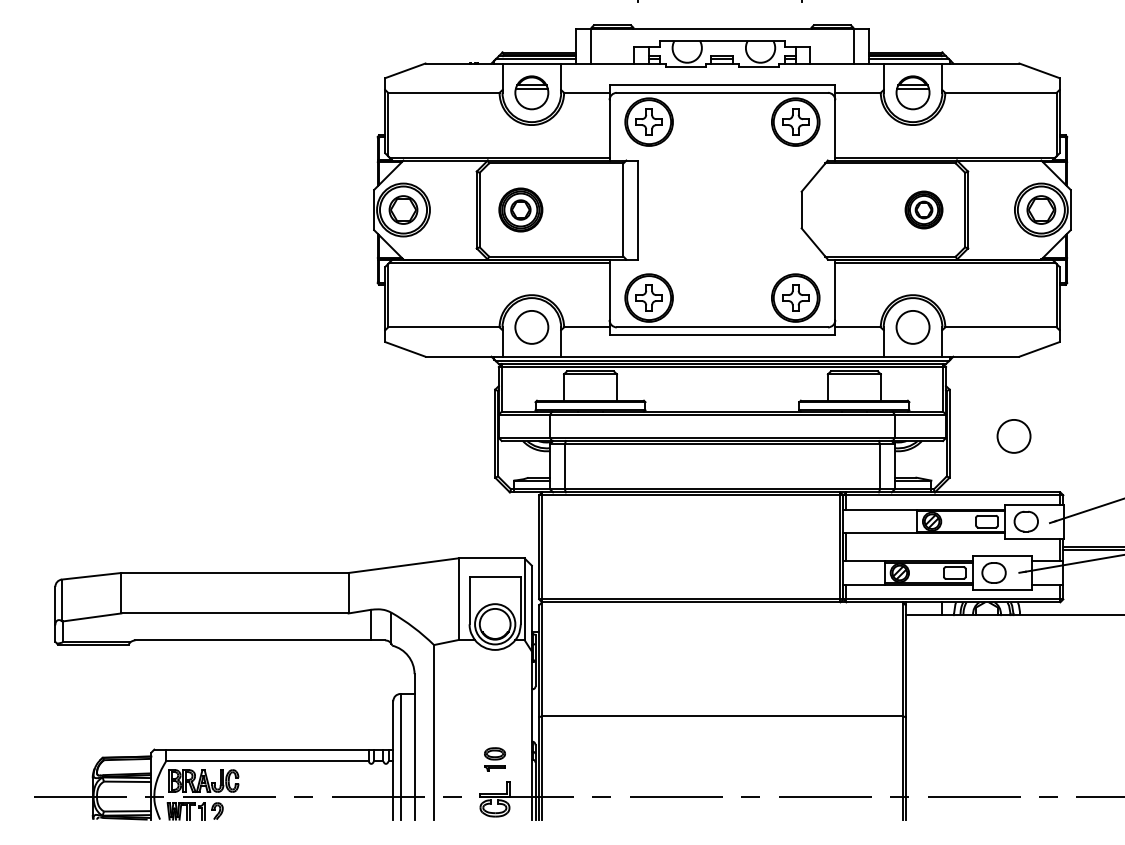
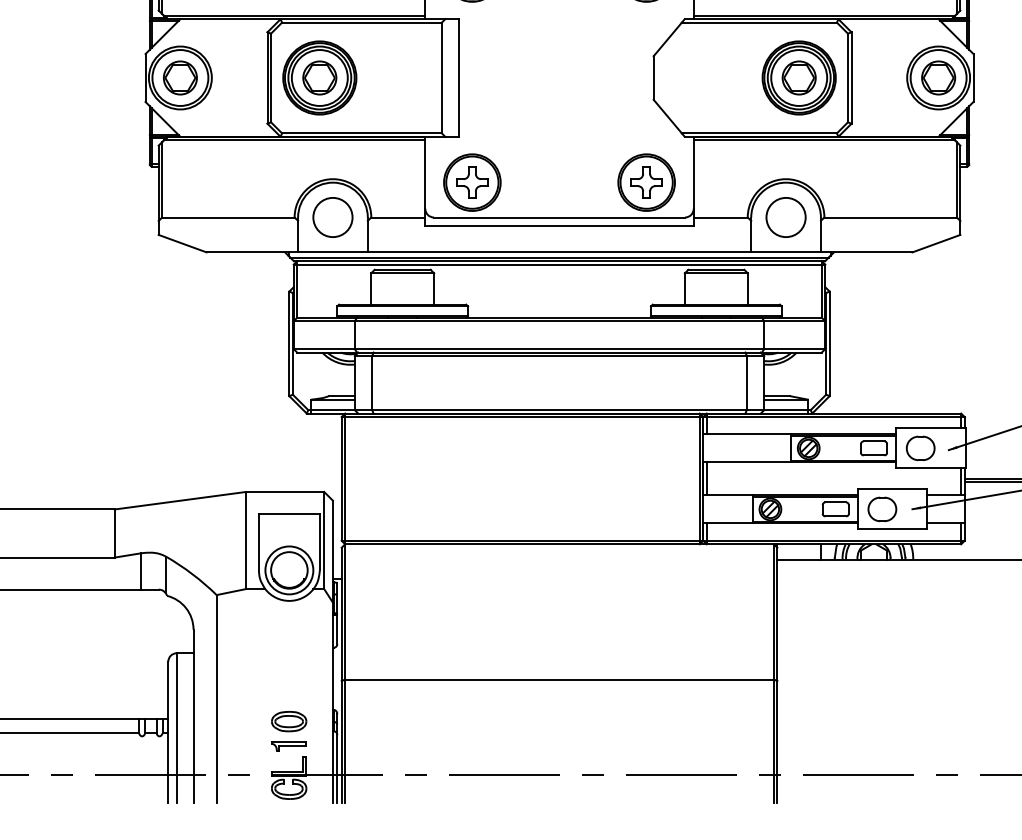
part: (520, 209) -> (319, 77), size x1.43
part: (923, 209) -> (798, 77), size x1.67
circle: (1013, 436) -> (905, 347), removed
part: (494, 759) -> (288, 731), size x1.43

